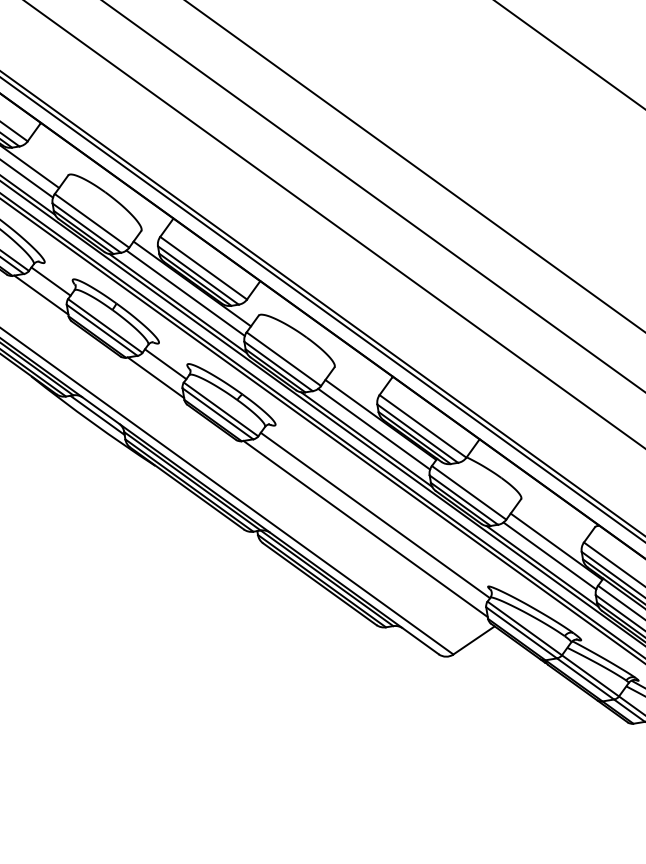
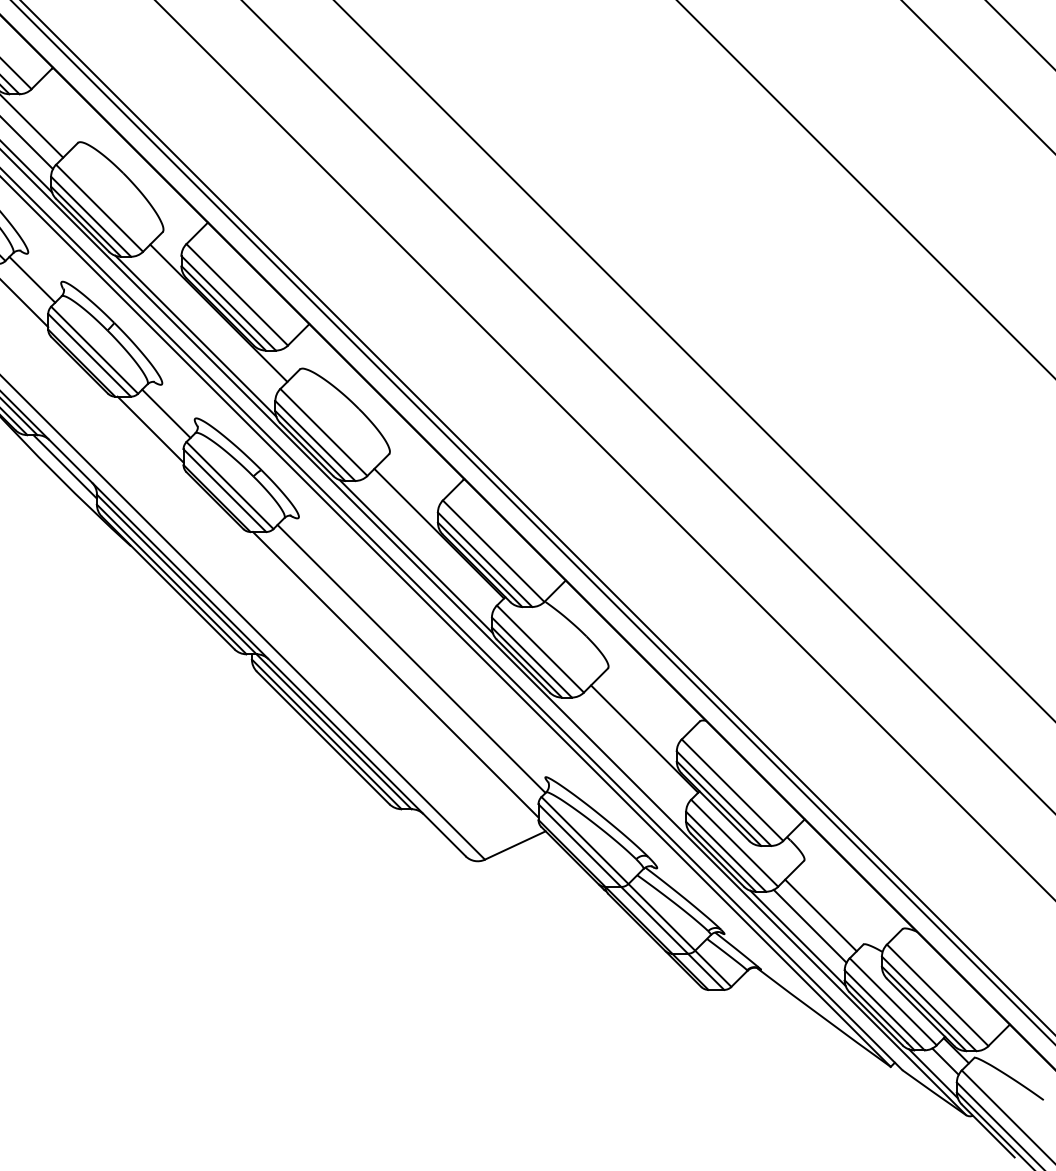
line: (185, 292) -> (207, 323), removed
line: (373, 429) -> (427, 544), removed
line: (549, 555) -> (633, 749), removed
line: (542, 565) -> (621, 761), removed

